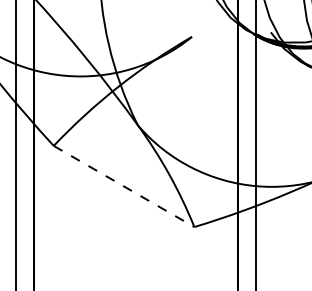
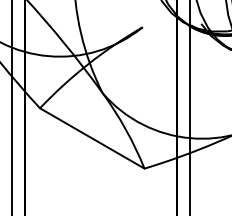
line: (124, 186) -> (92, 138), dashed -> solid

